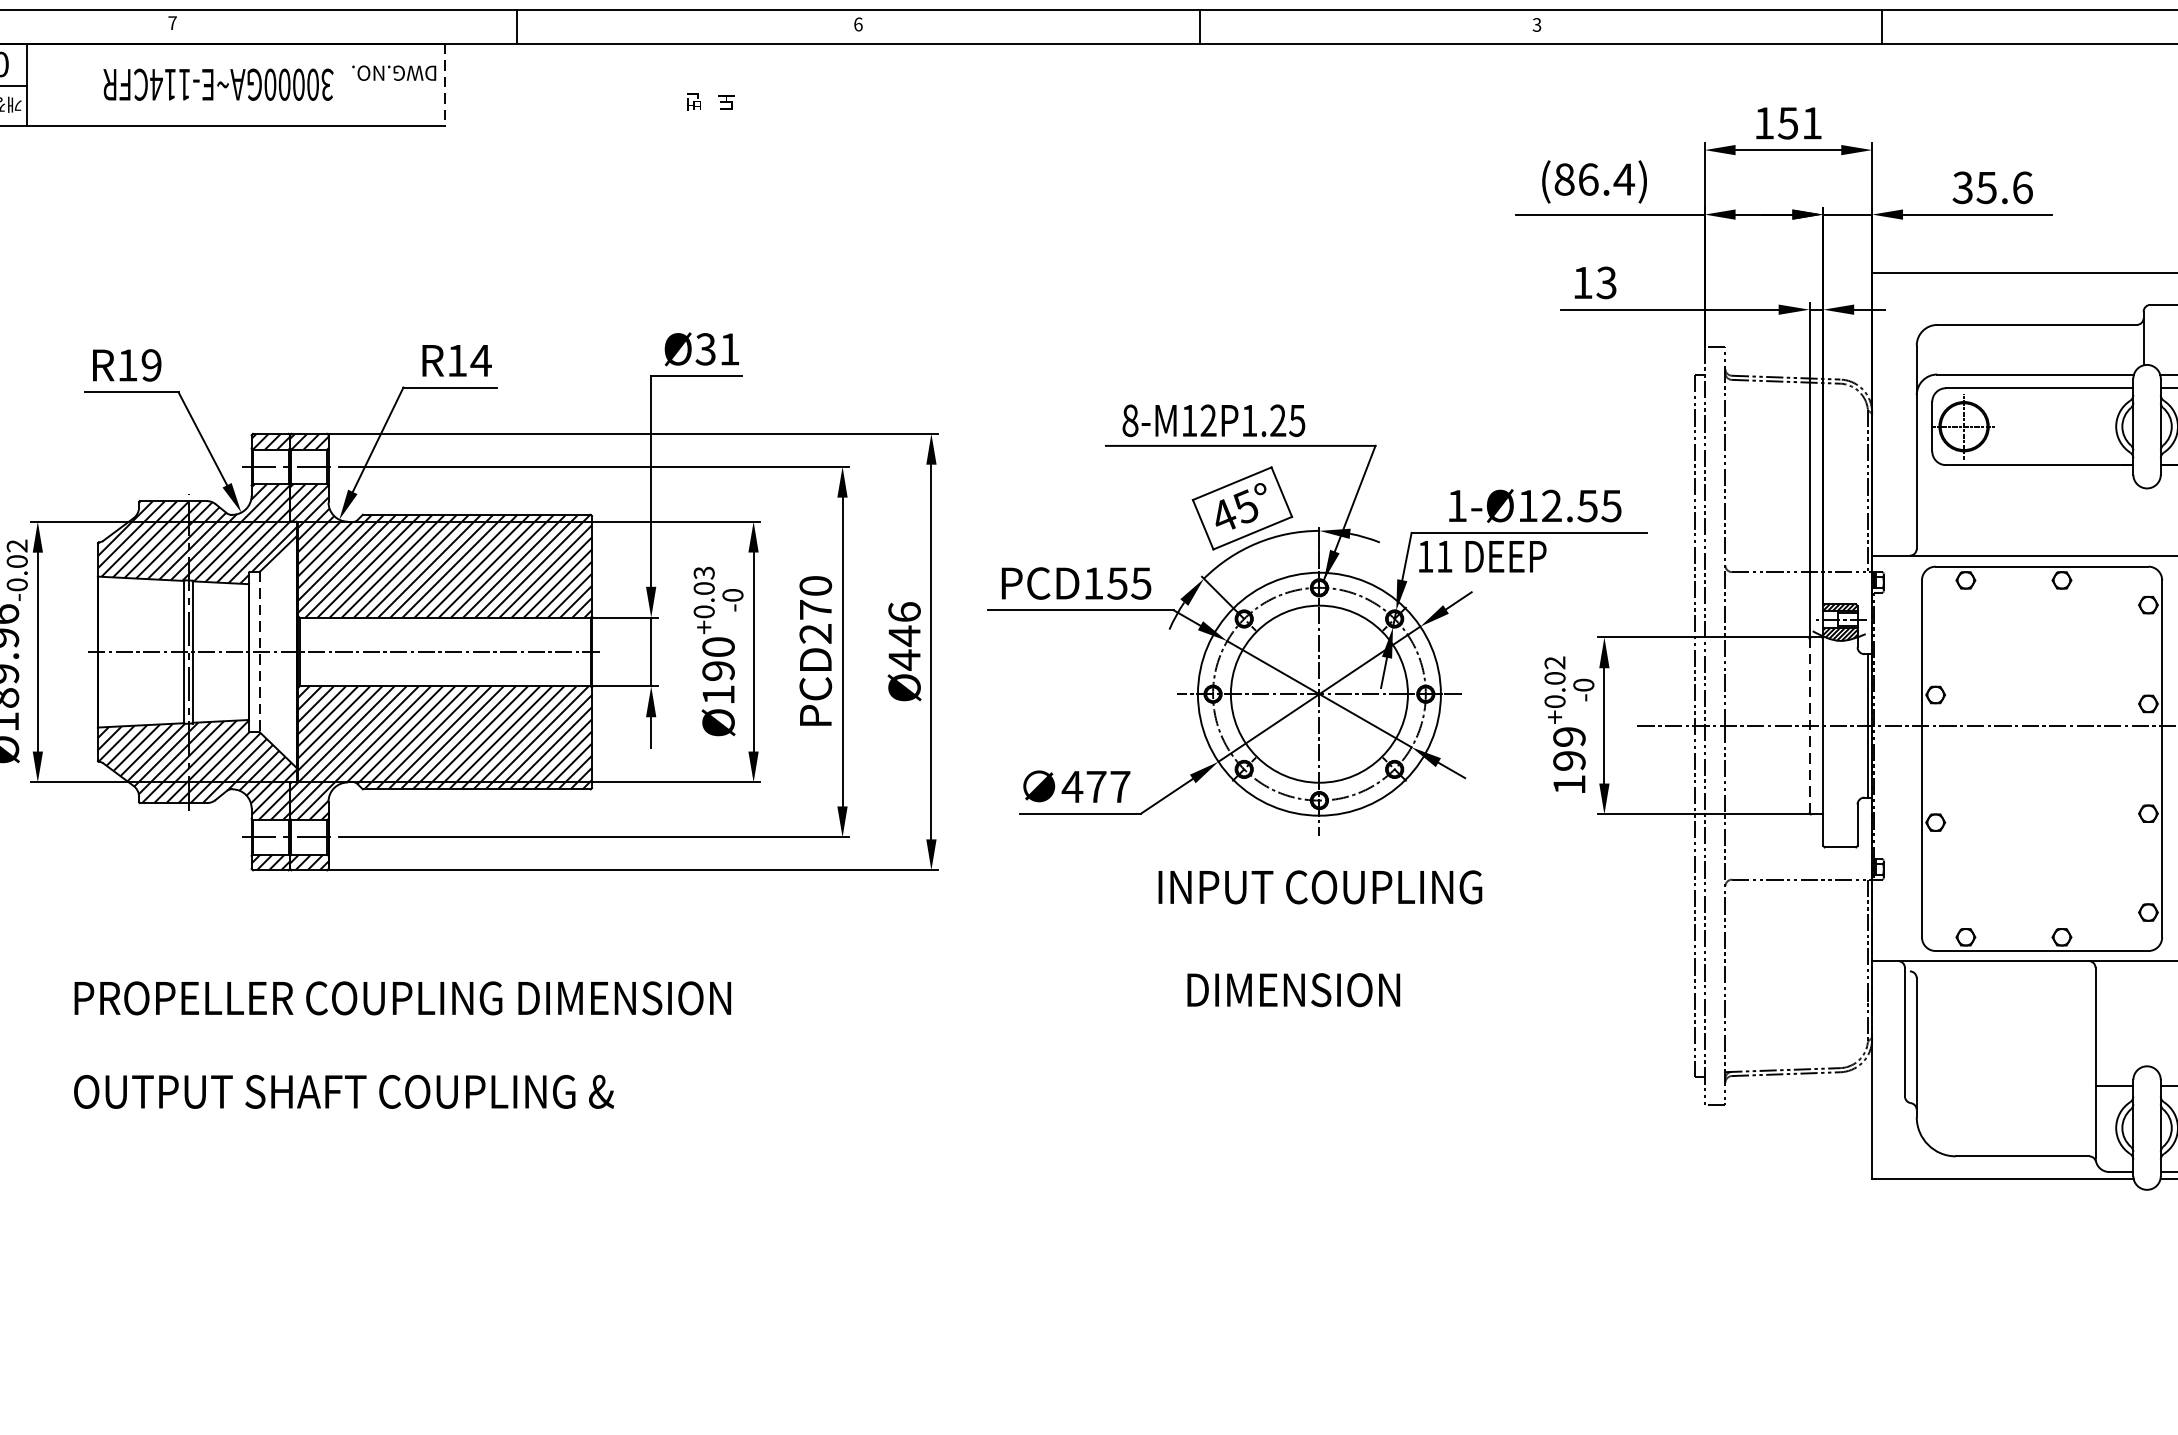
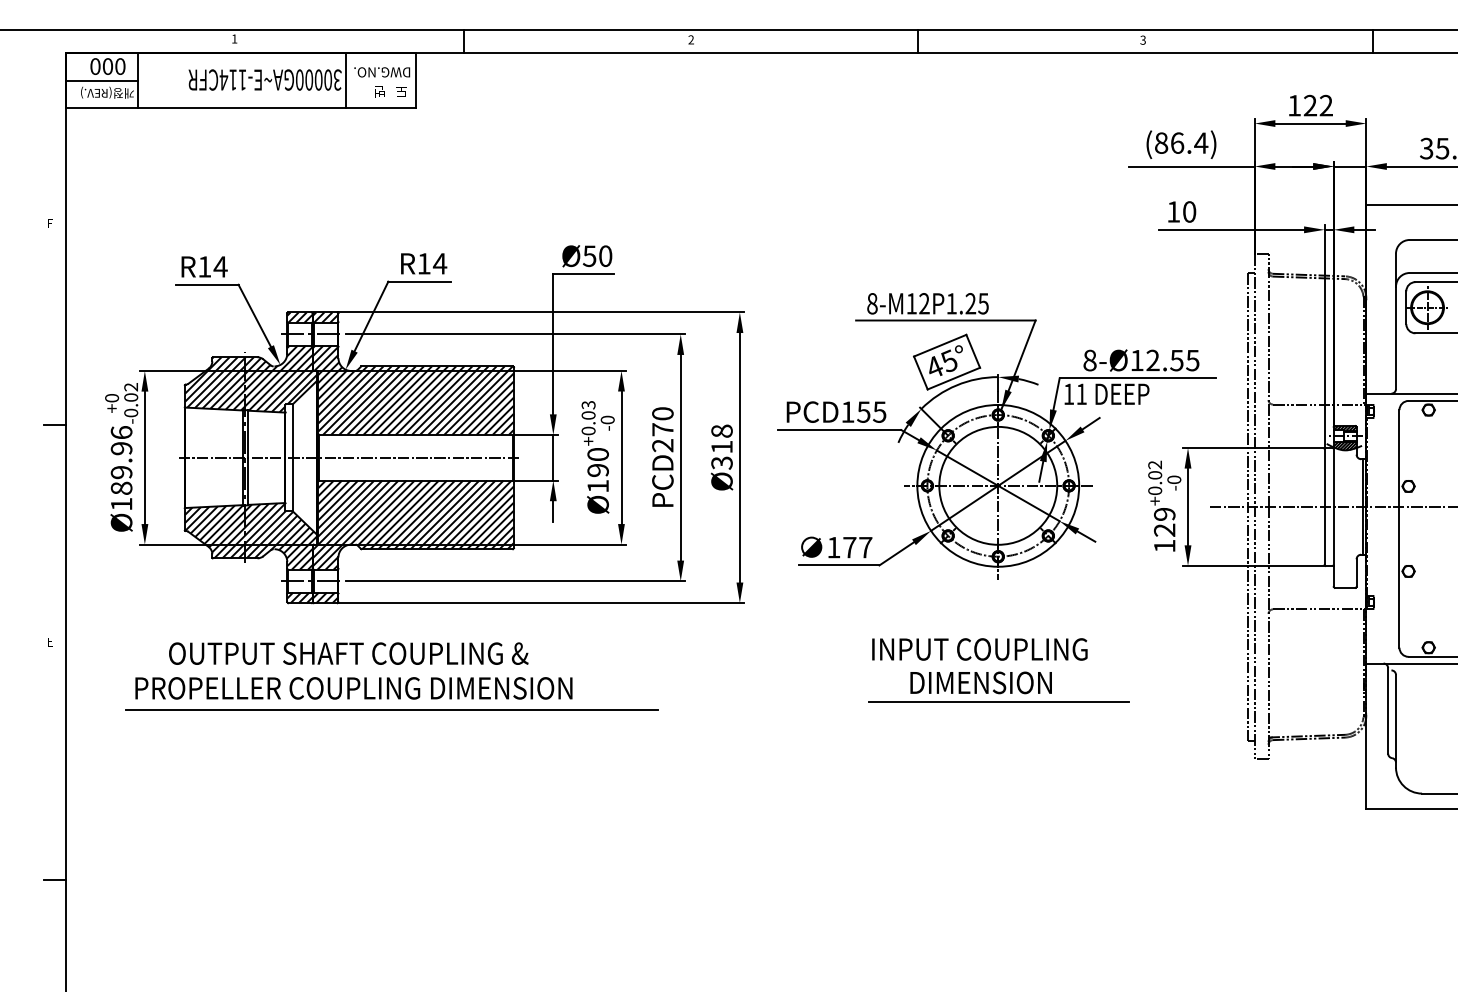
text: (172, 22) -> (234, 38), 7 -> 1
text: (858, 23) -> (691, 39), 6 -> 2
line: (340, 83) -> (346, 79), added
line: (445, 85) -> (416, 80), dashed -> solid
text: (710, 101) -> (390, 91), moved
text: (1798, 122) -> (1317, 105), 151 -> 122
text: (1606, 282) -> (1189, 211), 13 -> 10
text: (717, 349) -> (597, 256), Ø31 -> Ø50
text: (151, 364) -> (220, 266), R19 -> R14
text: (1456, 505) -> (1089, 360), 1-Ø12.55 -> 8-Ø12.55
text: (903, 636) -> (721, 447), Ø446 -> Ø318
line: (259, 651) -> (292, 457), dashed -> solid
line: (1809, 725) -> (1324, 506), dashed -> solid
text: (1569, 759) -> (1164, 529), 199 -> 129
text: (1071, 786) -> (833, 547), 477 -> 177
text: (1319, 887) -> (979, 649), moved
text: (402, 998) -> (353, 688), moved
line: (1319, 1019) -> (998, 702), added
line: (409, 1031) -> (392, 710), added
text: (343, 1091) -> (348, 653), moved

